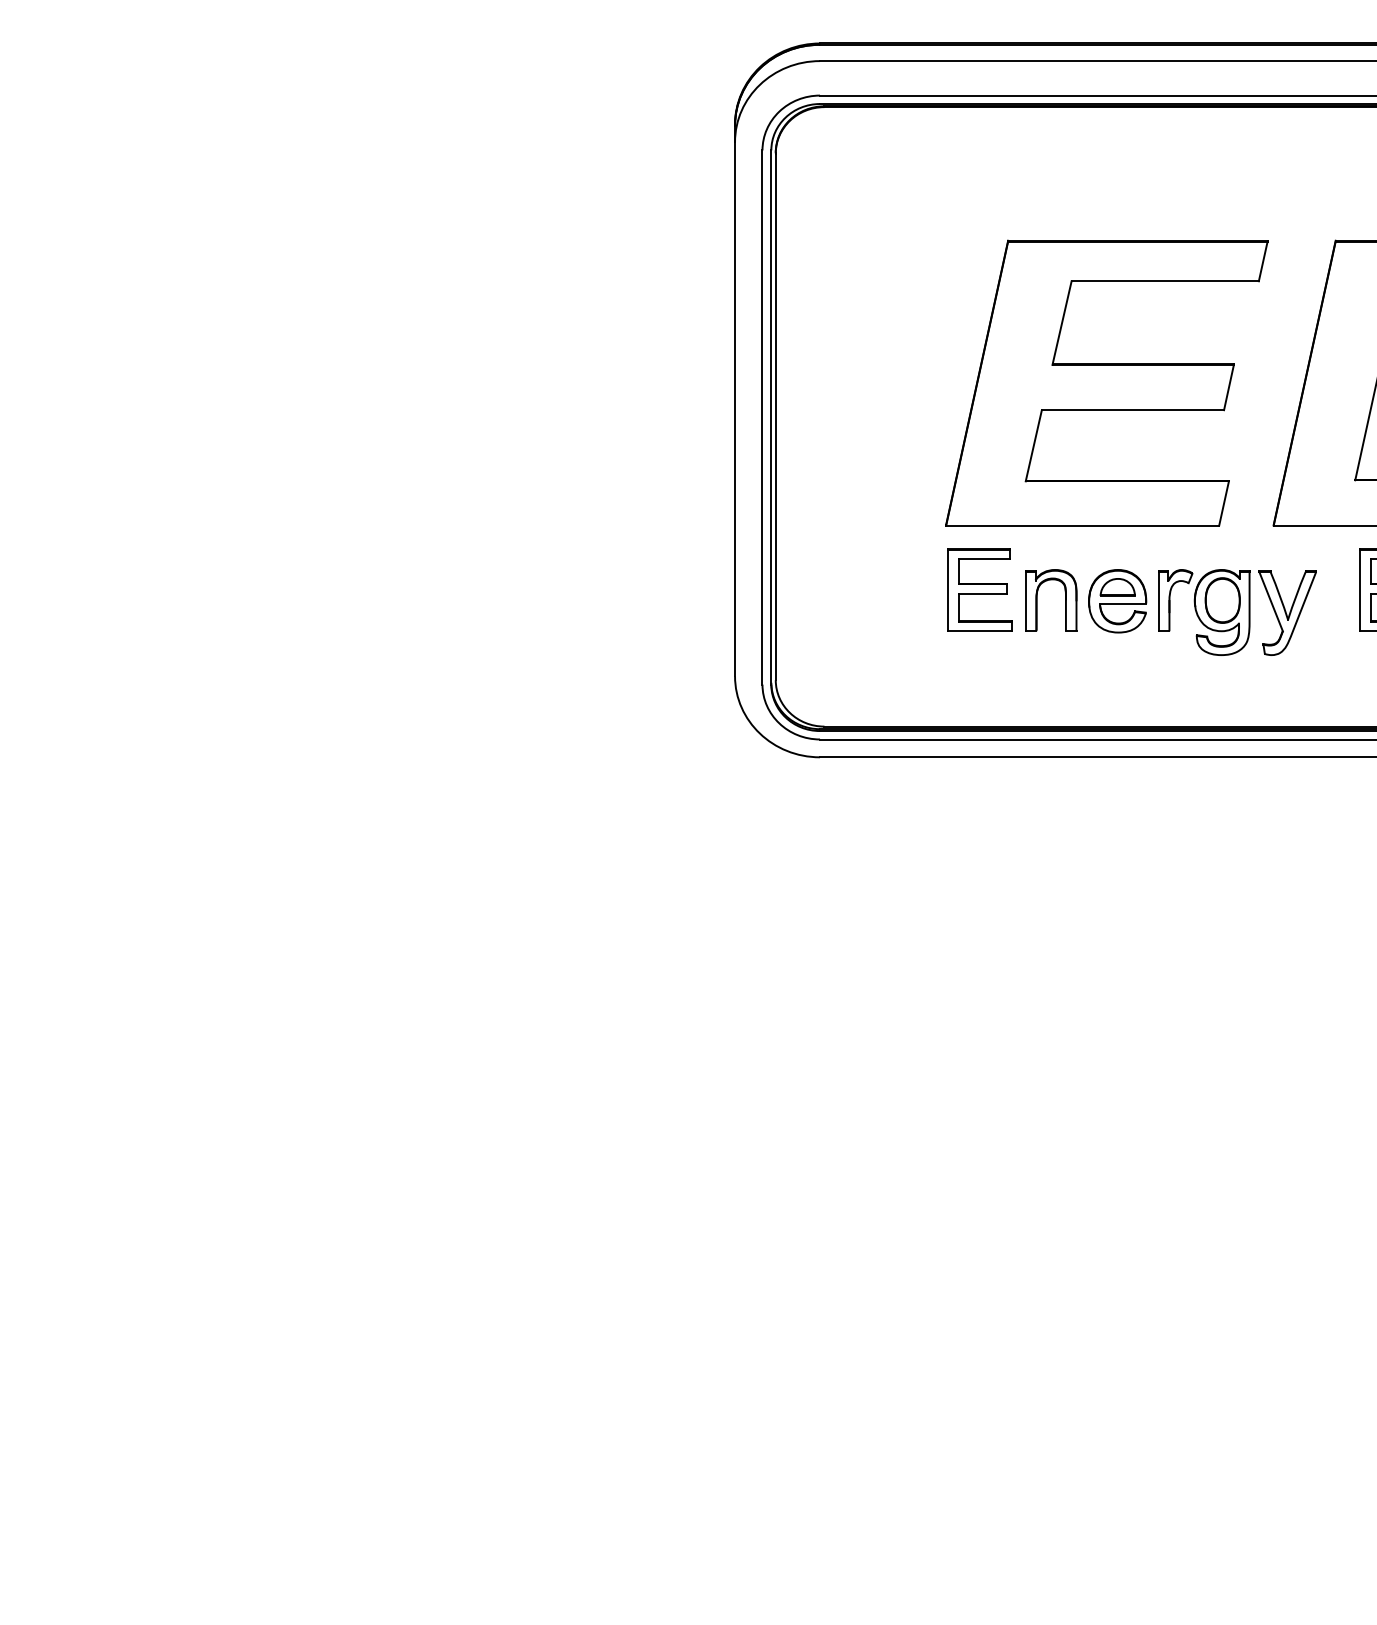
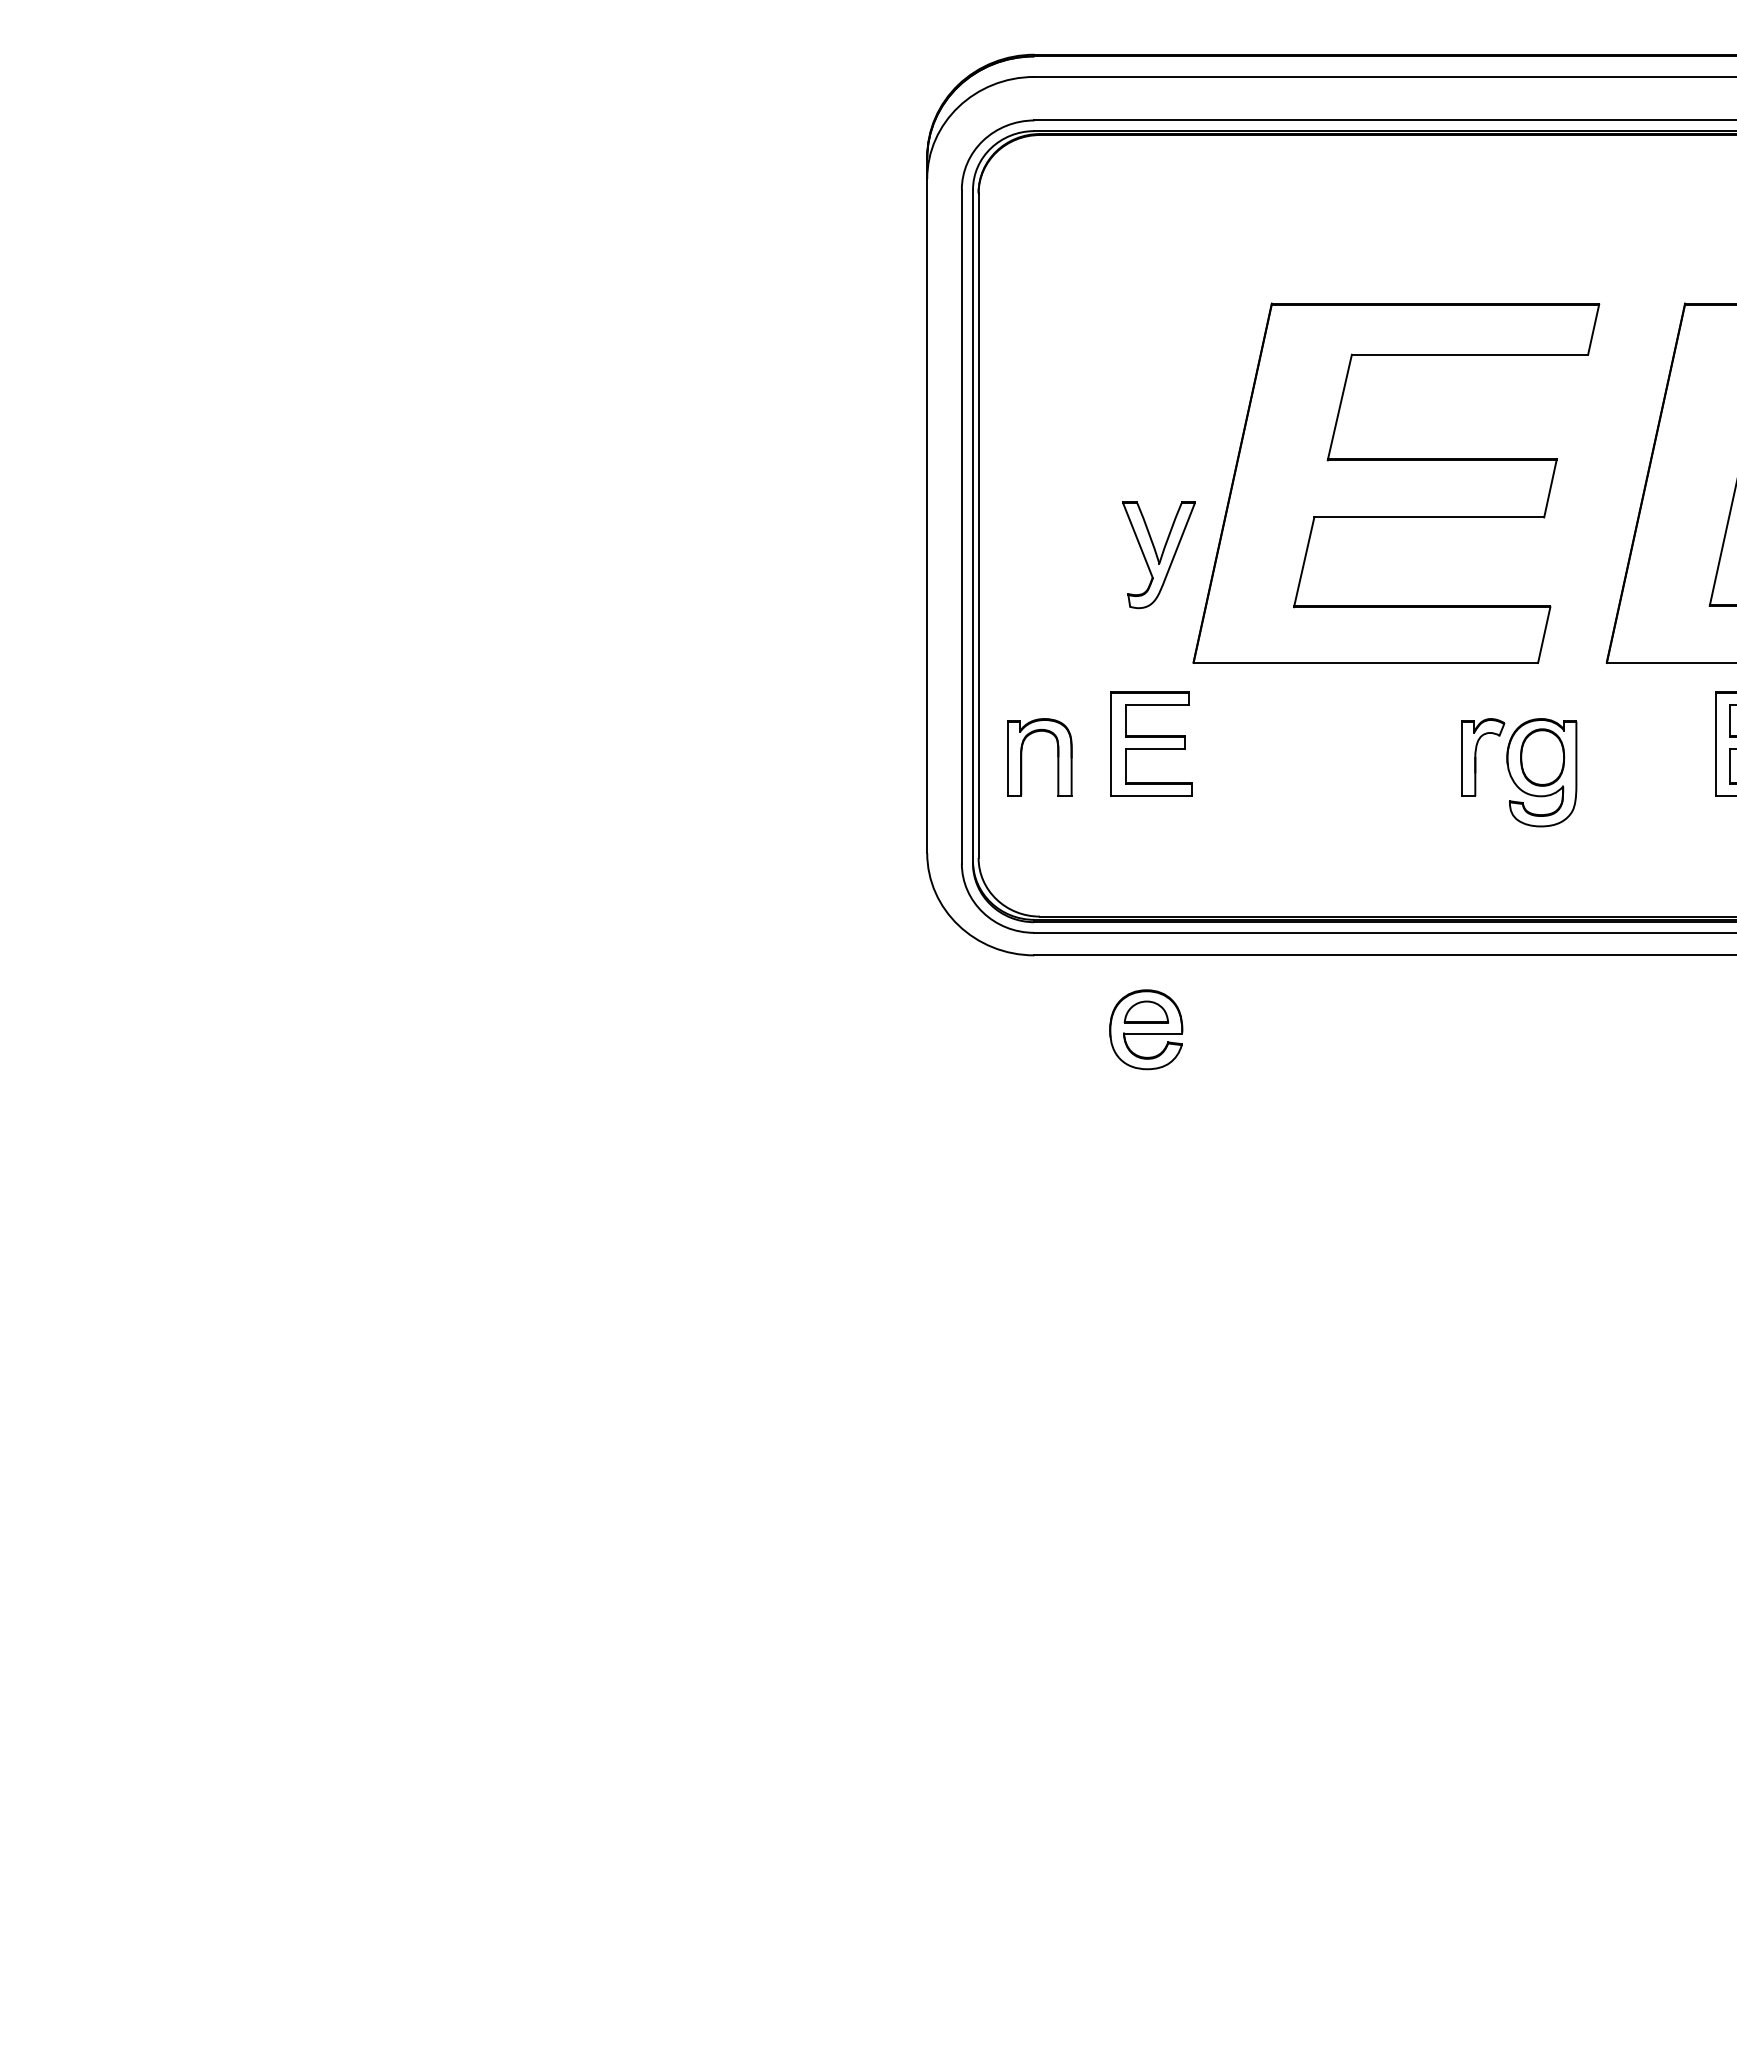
part: (979, 589) -> (1151, 743), moved
part: (1037, 600) -> (1022, 757), moved
part: (1117, 601) -> (1146, 1030), moved
part: (1287, 612) -> (1158, 554), moved

